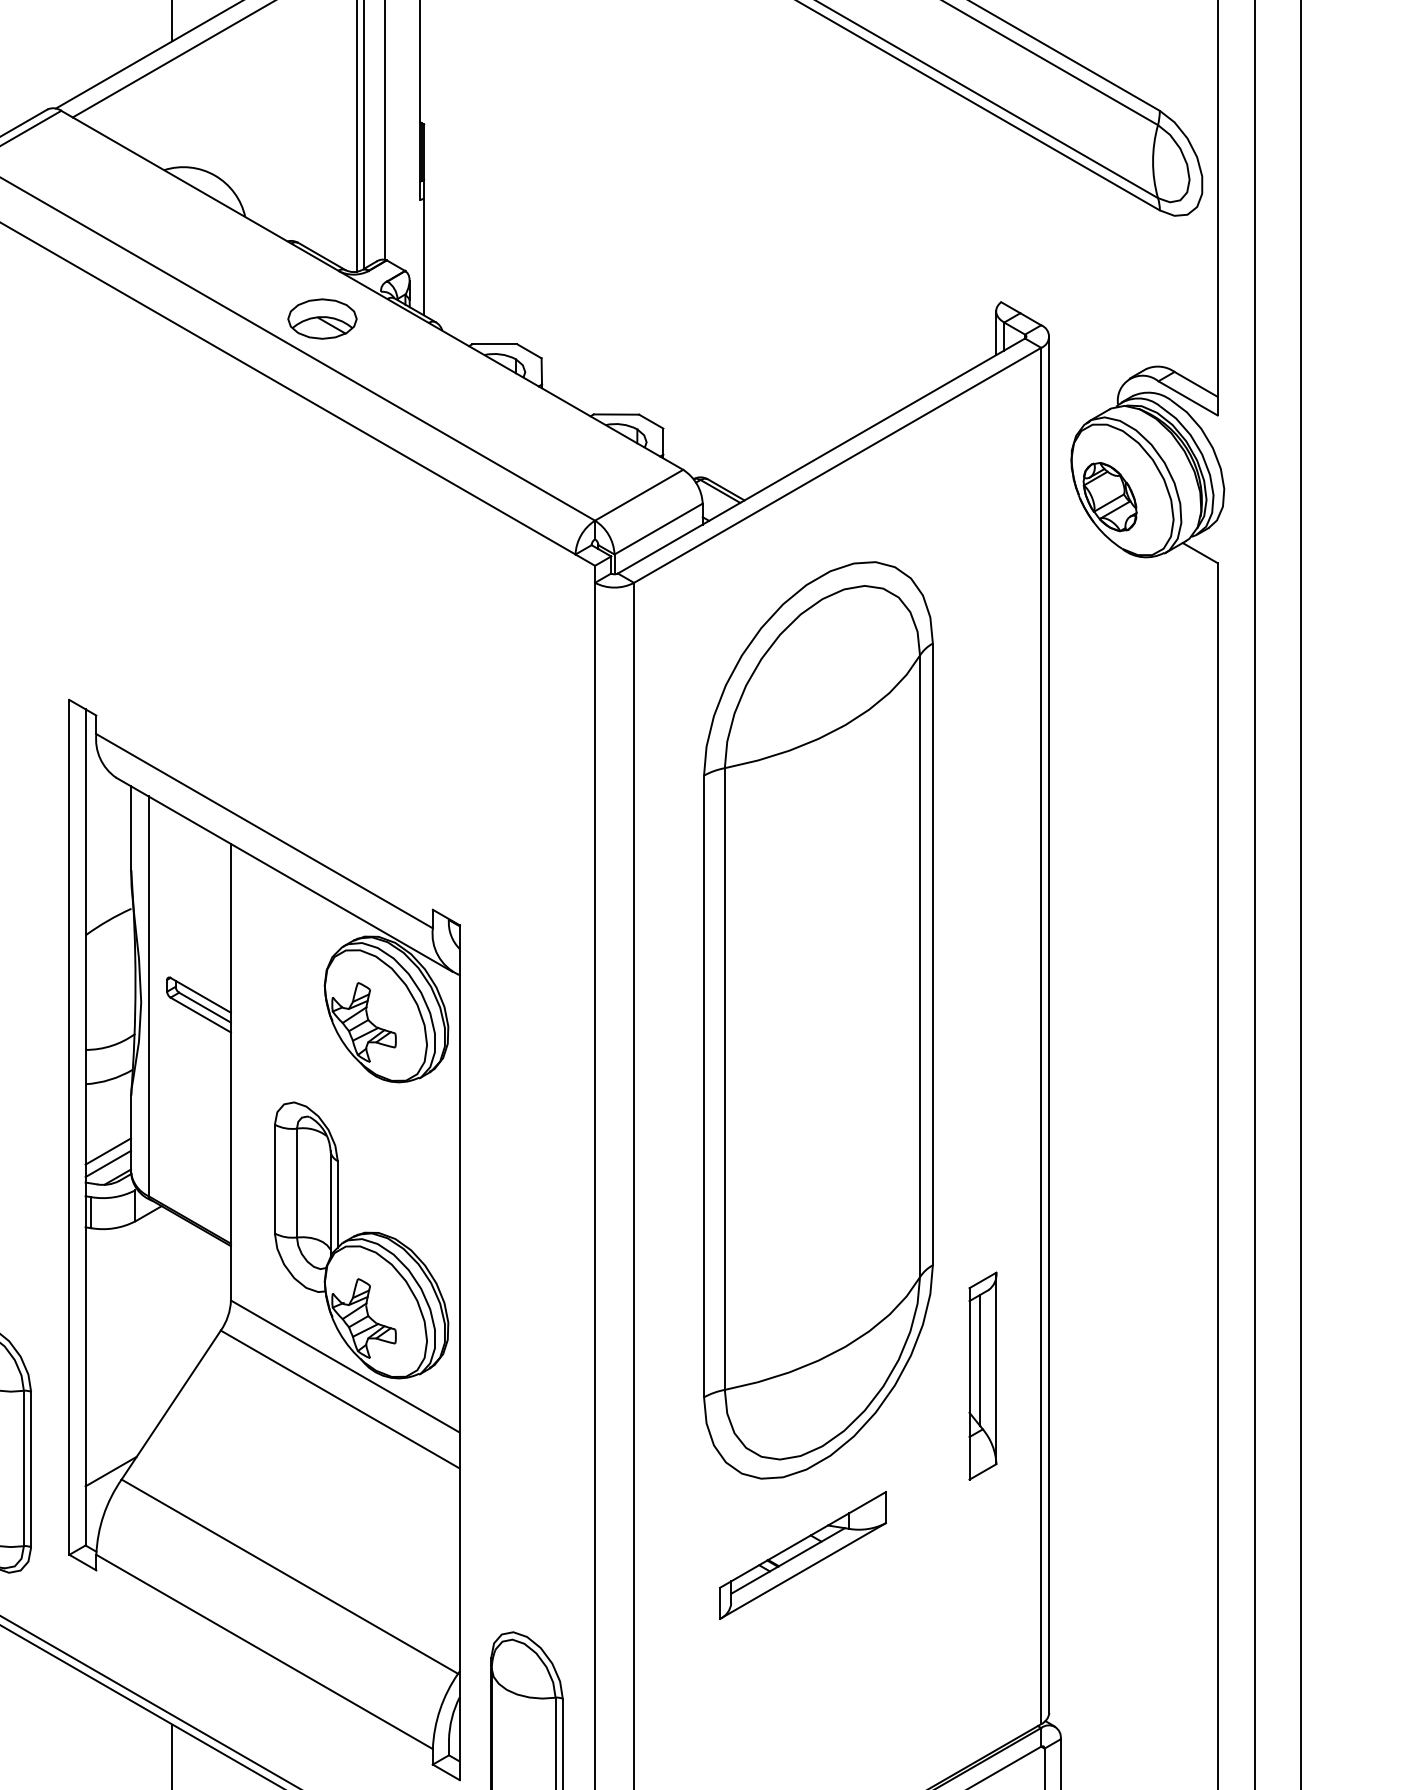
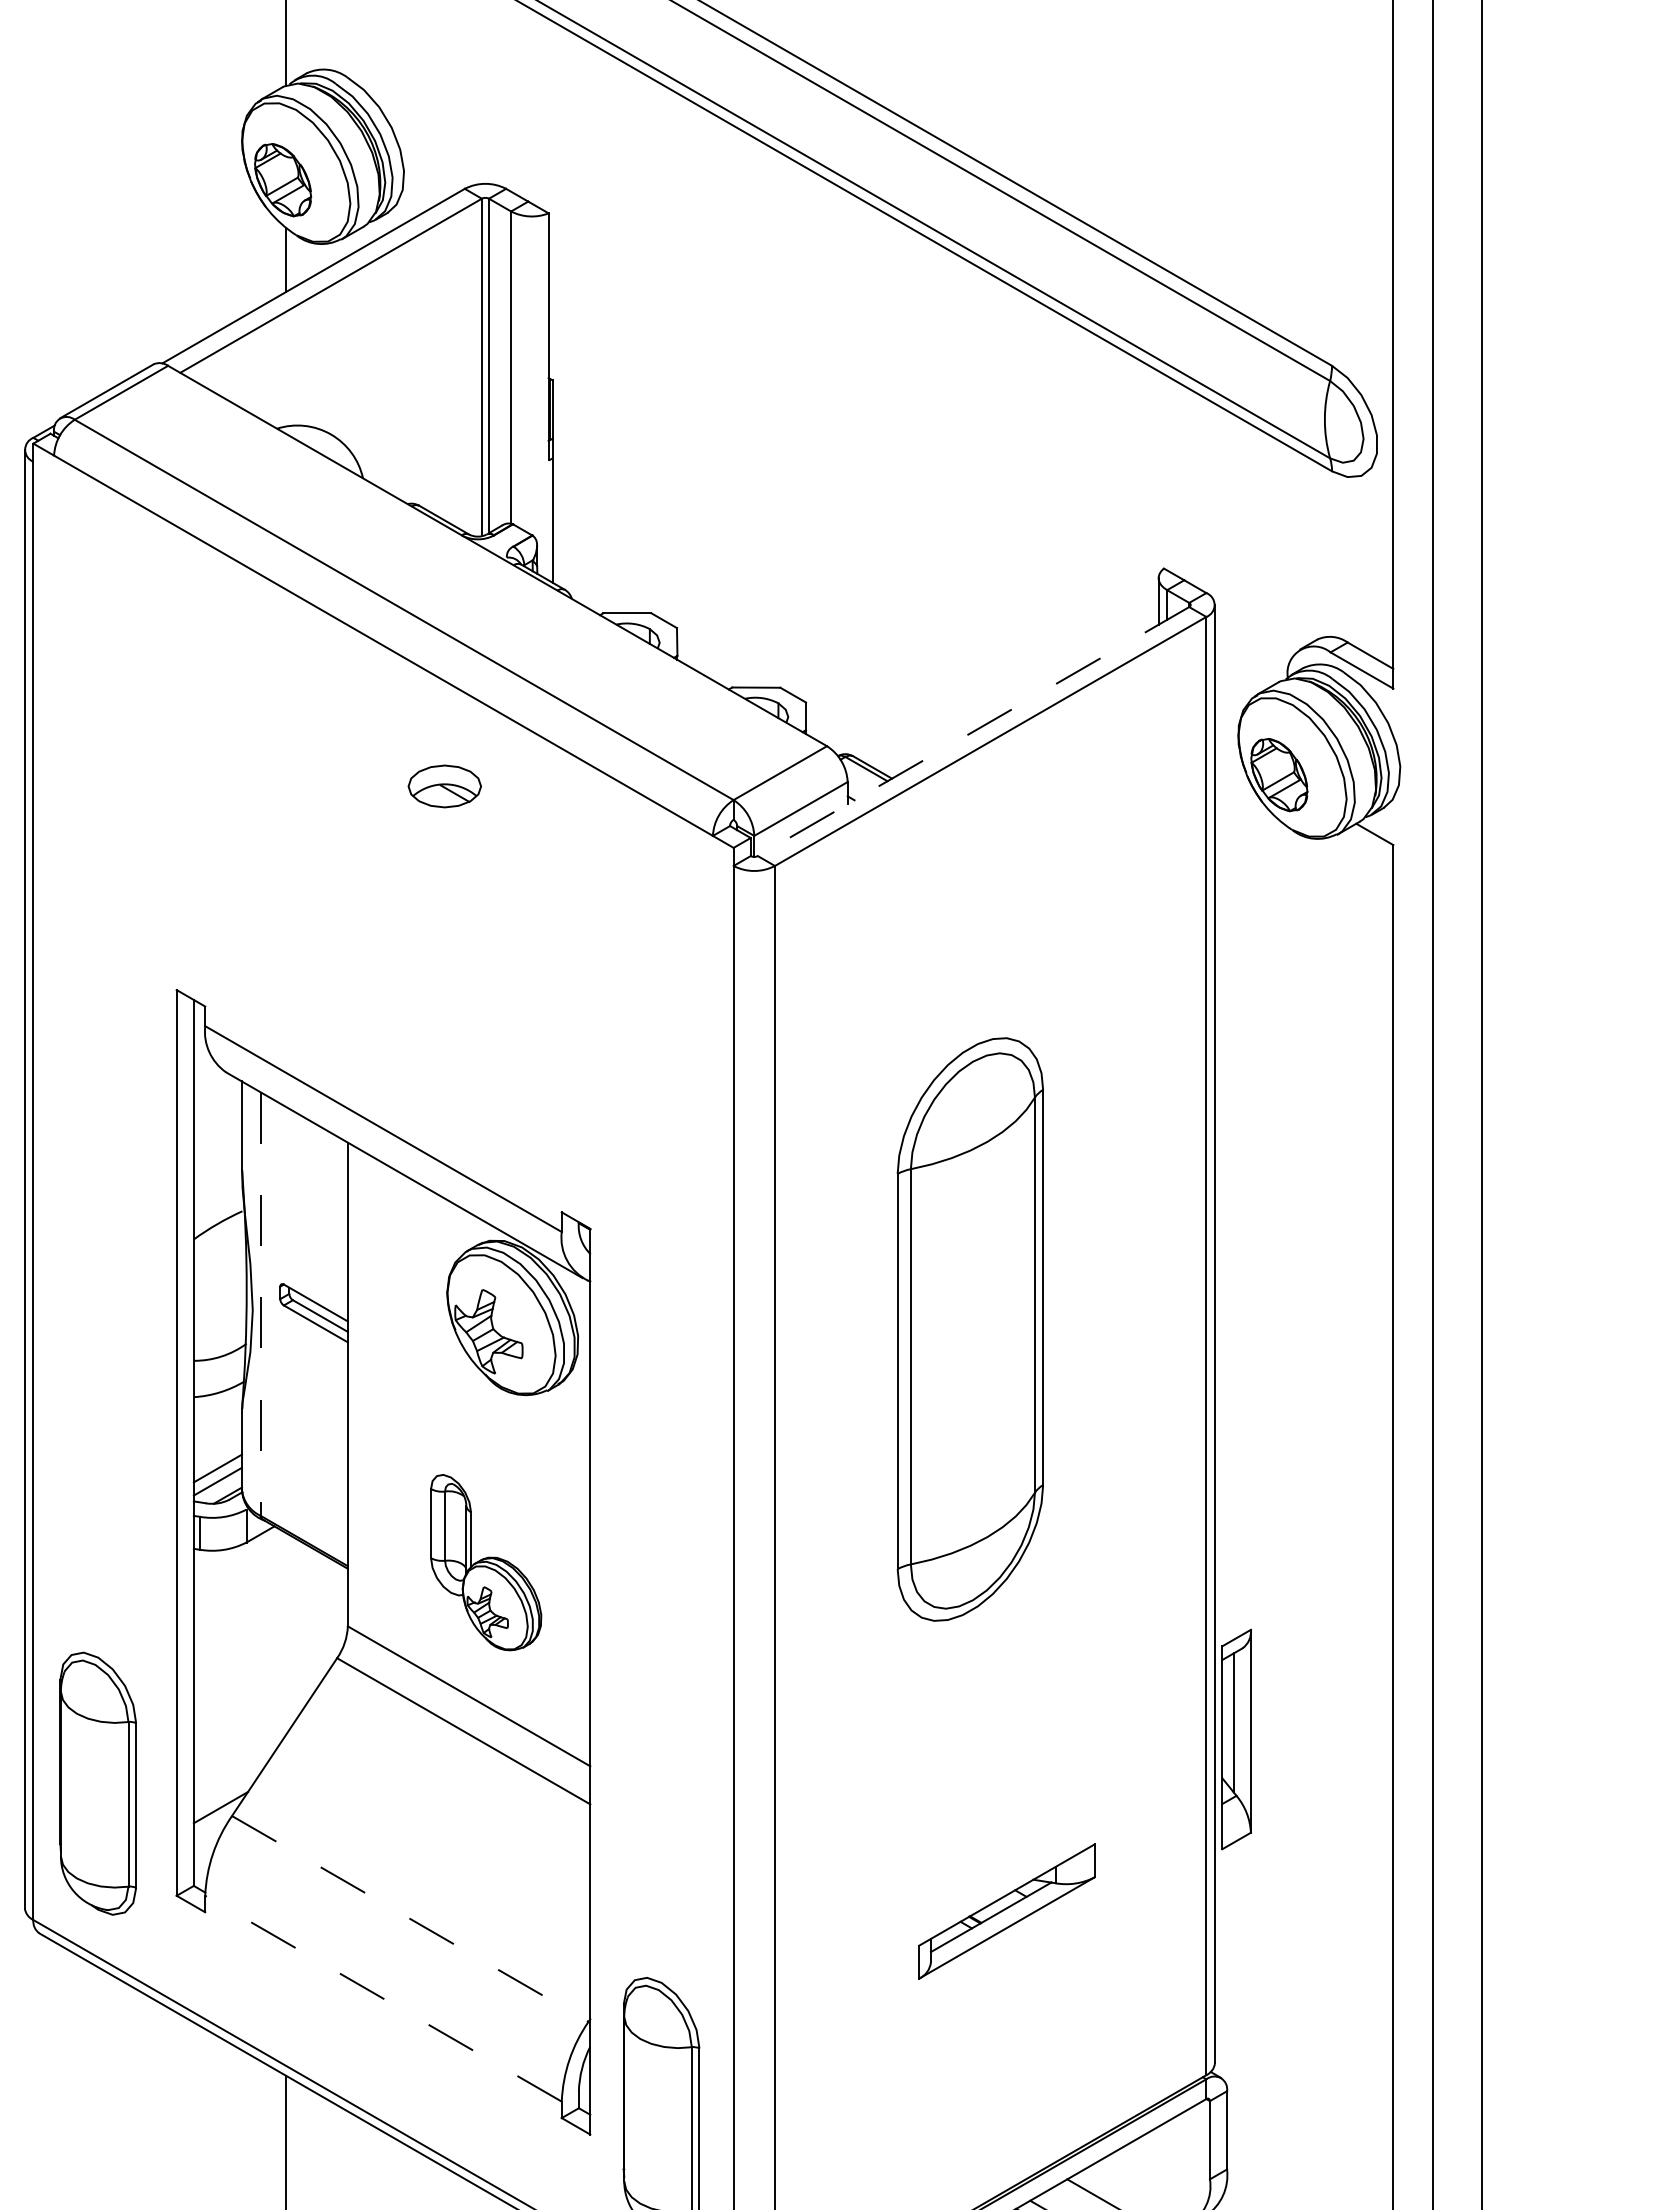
part: (322, 319) -> (444, 786), moved
line: (821, 455) -> (973, 731), solid -> dashed
line: (148, 996) -> (260, 1304), solid -> dashed
part: (818, 1020) -> (970, 1329), size x0.6
part: (360, 1240) -> (485, 1562), size x0.6
part: (982, 1376) -> (1236, 1739), moved
part: (802, 1555) -> (1006, 1911), moved
line: (290, 1576) -> (410, 1918), solid -> dashed
line: (264, 1651) -> (383, 1998), solid -> dashed

